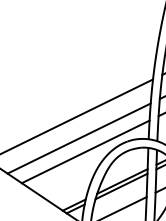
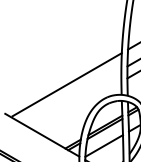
line: (79, 138) -> (73, 97), removed
line: (85, 151) -> (78, 106), removed

